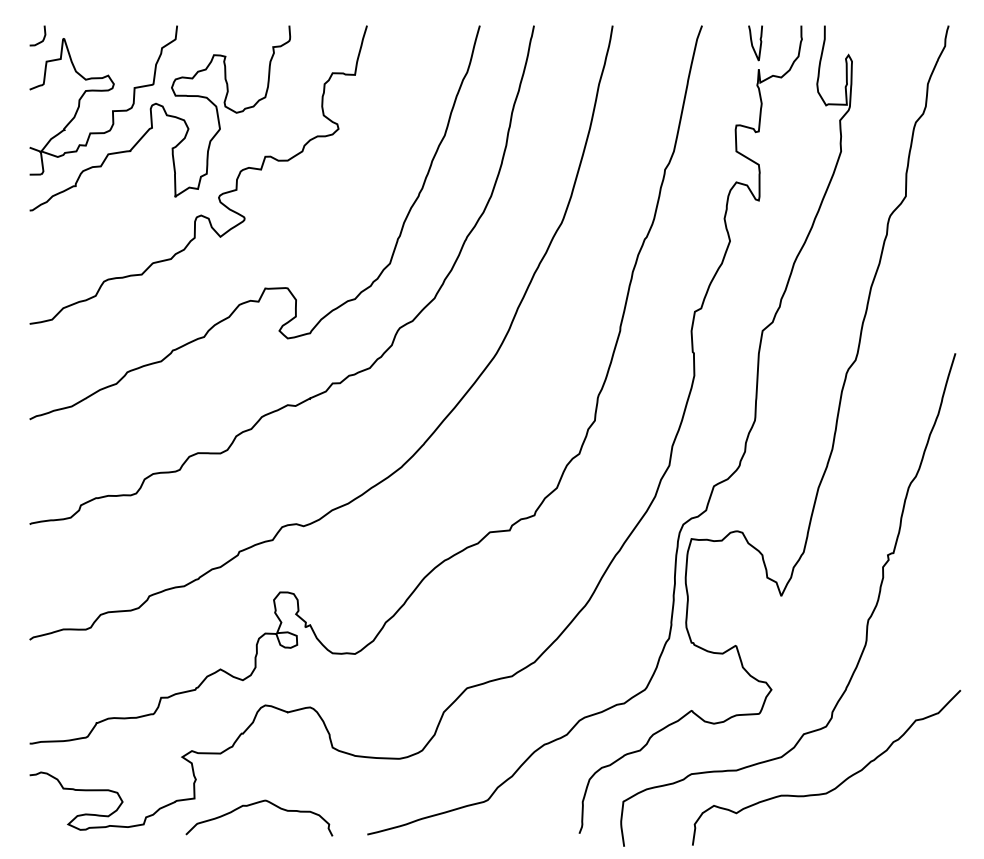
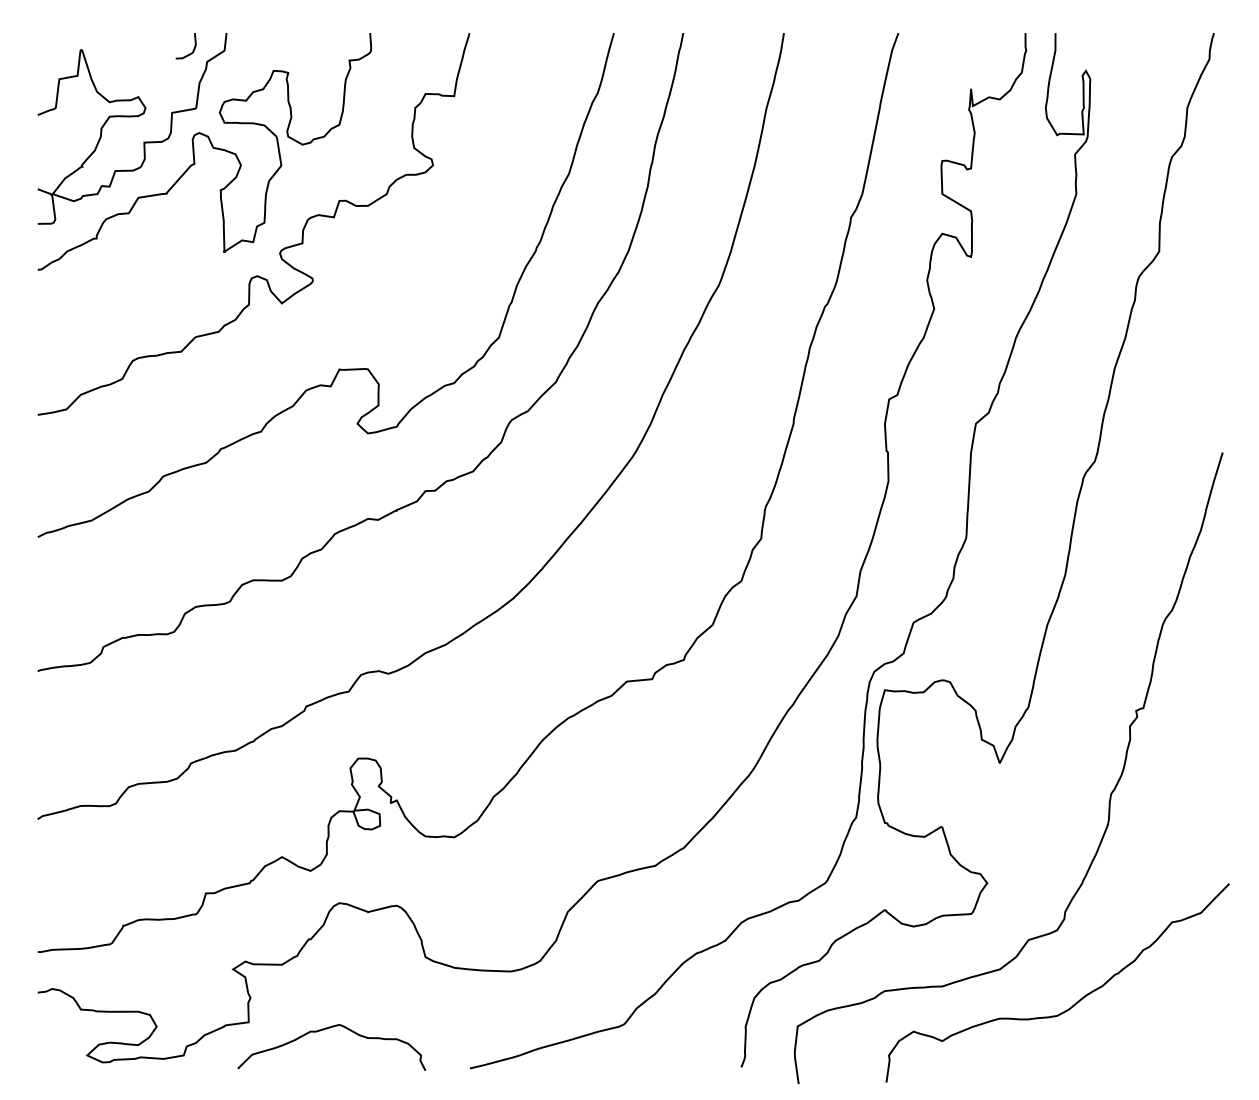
curve: (42, 39) -> (192, 50), moved
curve: (752, 43) -> (963, 56), removed

